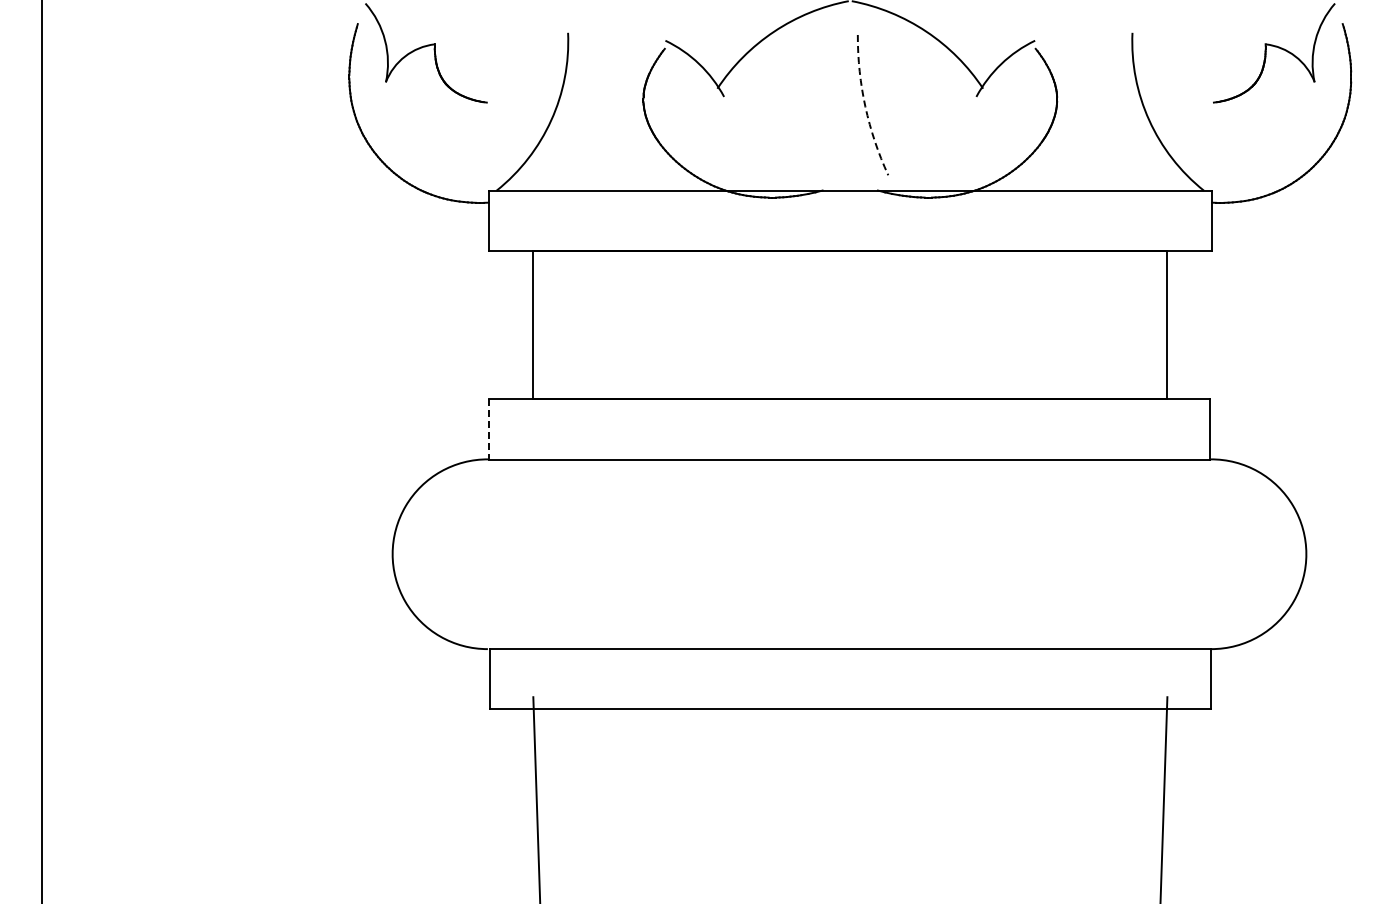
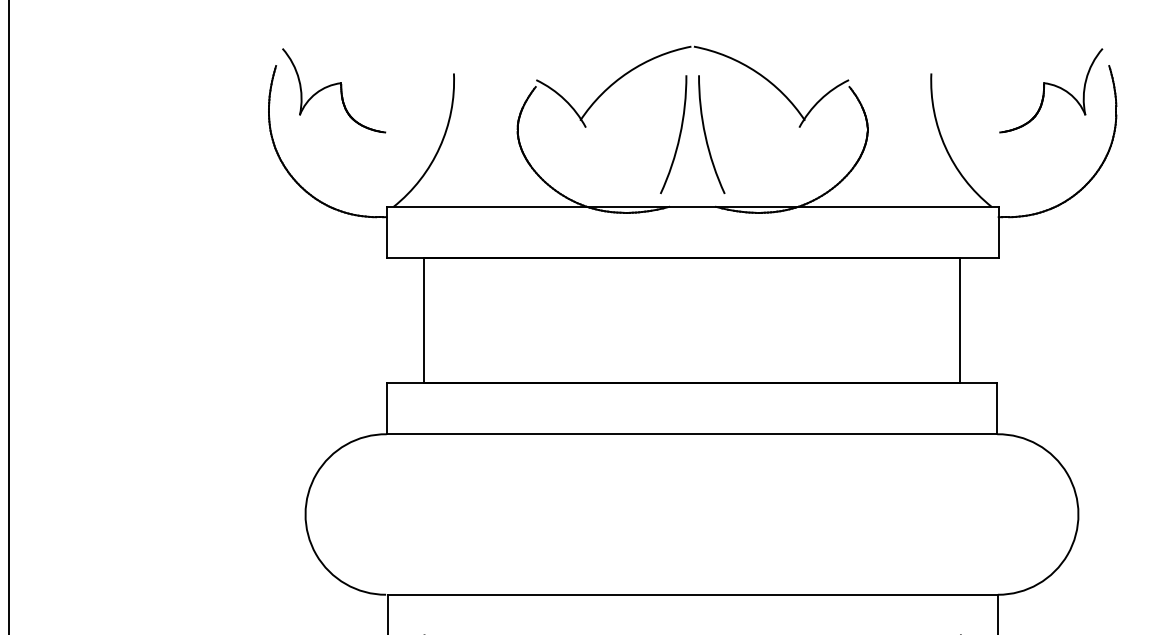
arc: (865, 106) -> (705, 135), dashed -> solid
arc: (833, 108) -> (678, 137), added
line: (488, 429) -> (386, 408), dashed -> solid

